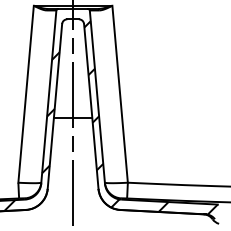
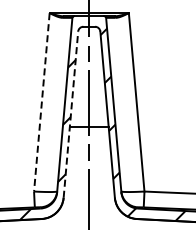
line: (26, 94) -> (42, 102), solid -> dashed
line: (54, 106) -> (70, 114), solid -> dashed

